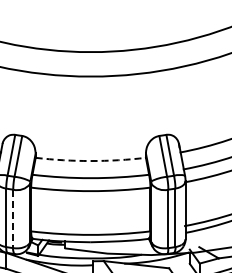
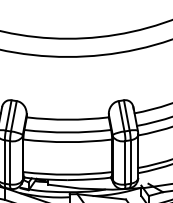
arc: (90, 161) -> (67, 120), dashed -> solid
line: (13, 219) -> (10, 163), dashed -> solid

